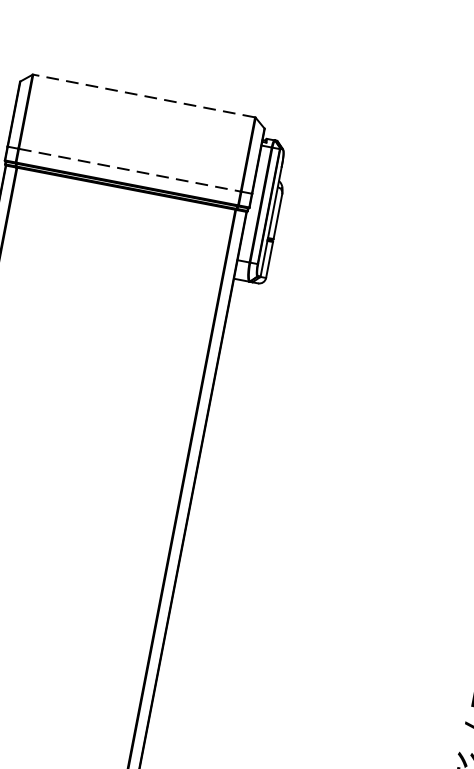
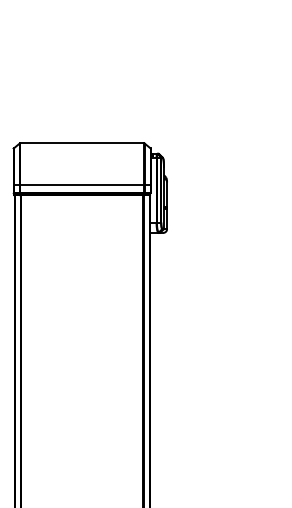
line: (142, 95) -> (81, 143), dashed -> solid
line: (130, 171) -> (82, 185), dashed -> solid

